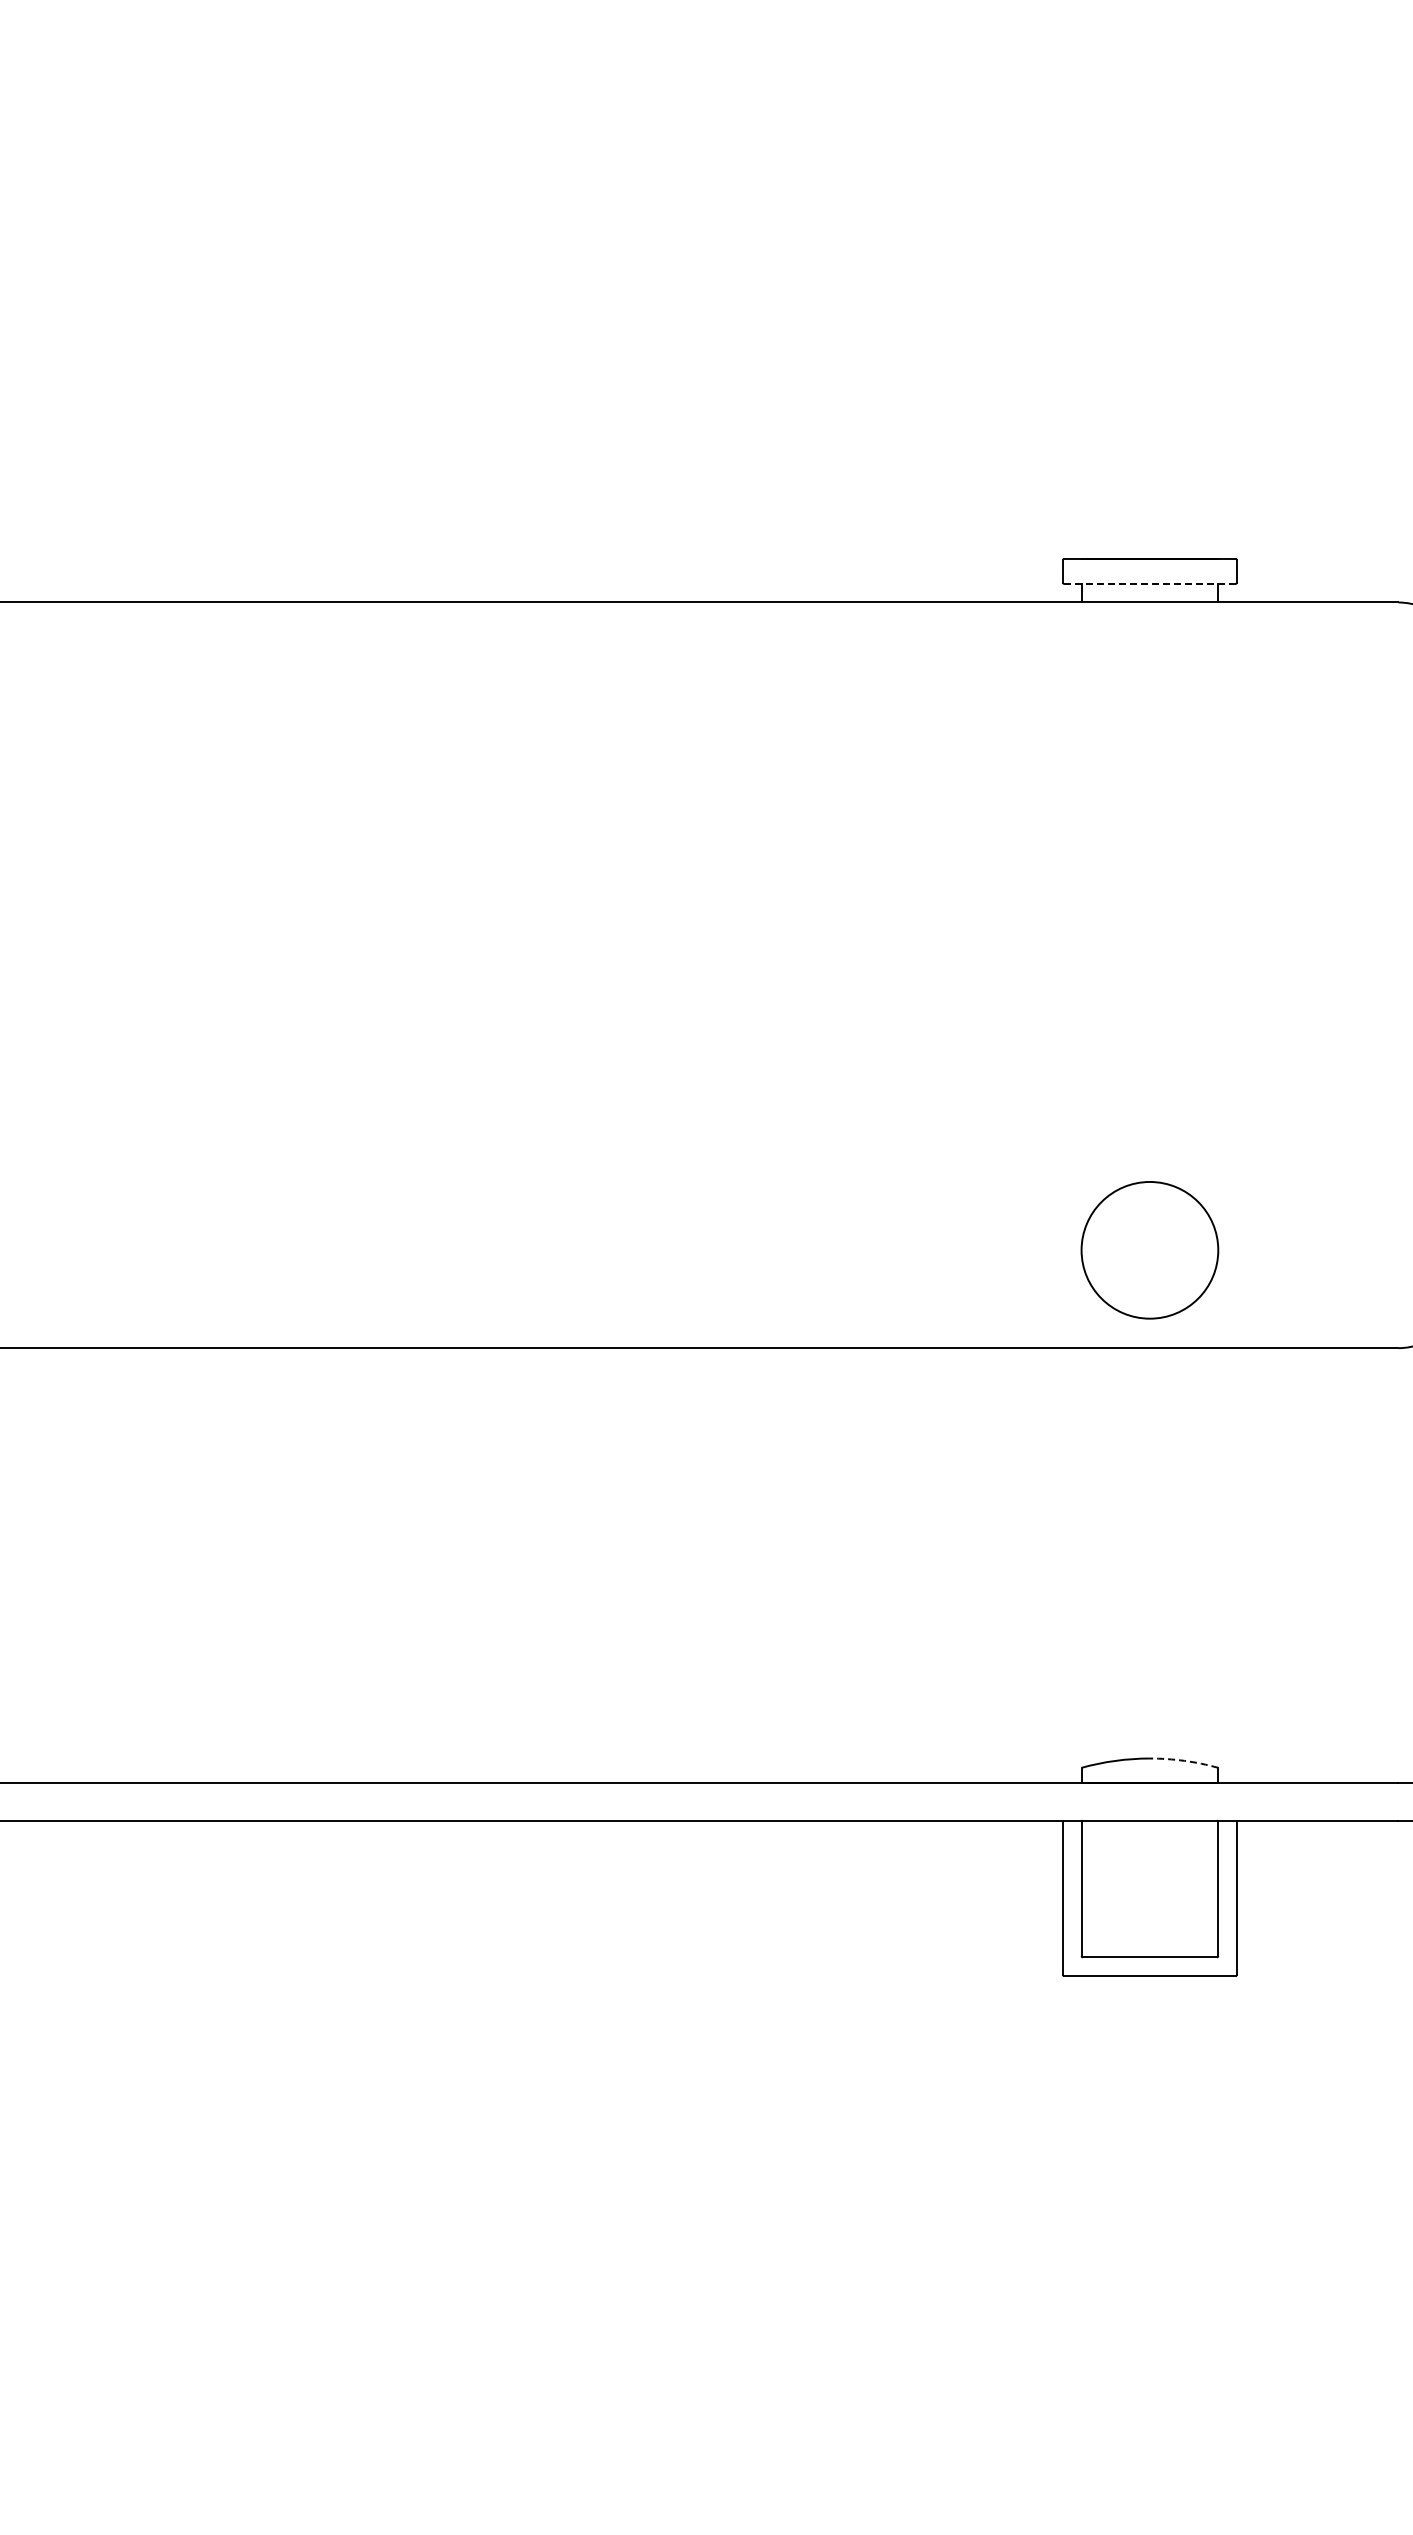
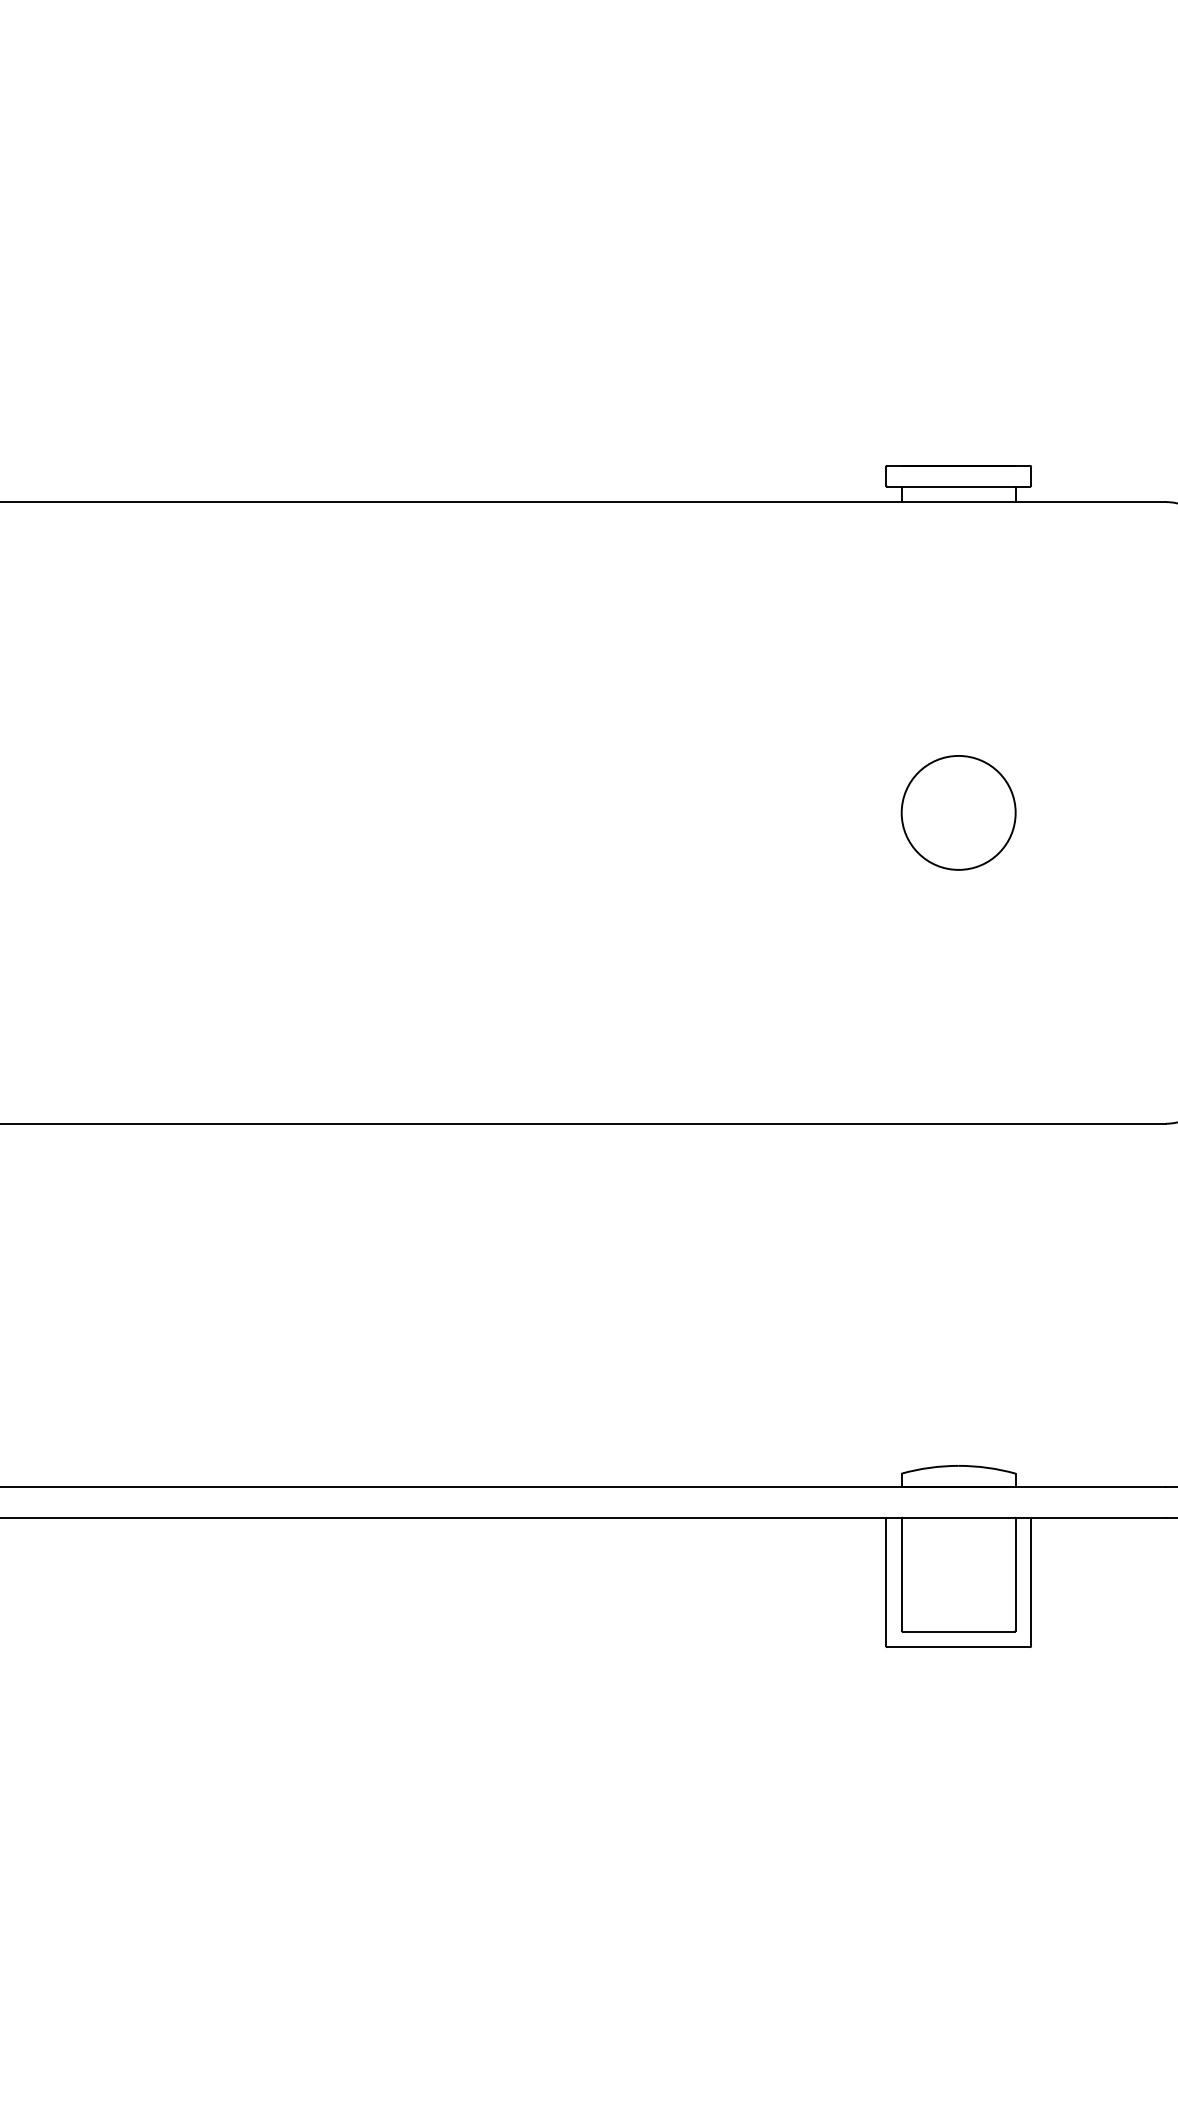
line: (1149, 583) -> (958, 486), dashed -> solid
circle: (1149, 1250) -> (958, 813), moved
arc: (1184, 1760) -> (987, 1467), dashed -> solid

